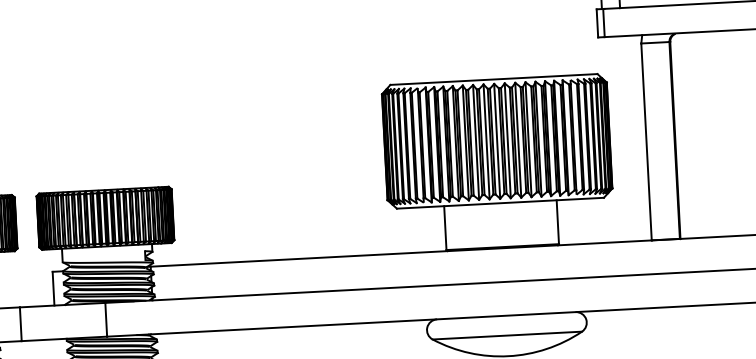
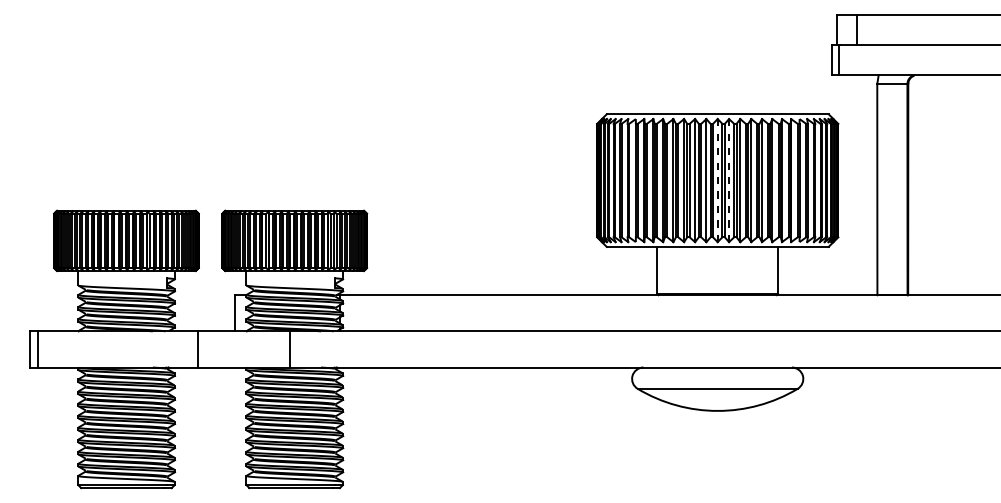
line: (508, 140) -> (729, 180), solid -> dashed
line: (496, 141) -> (717, 180), solid -> dashed

